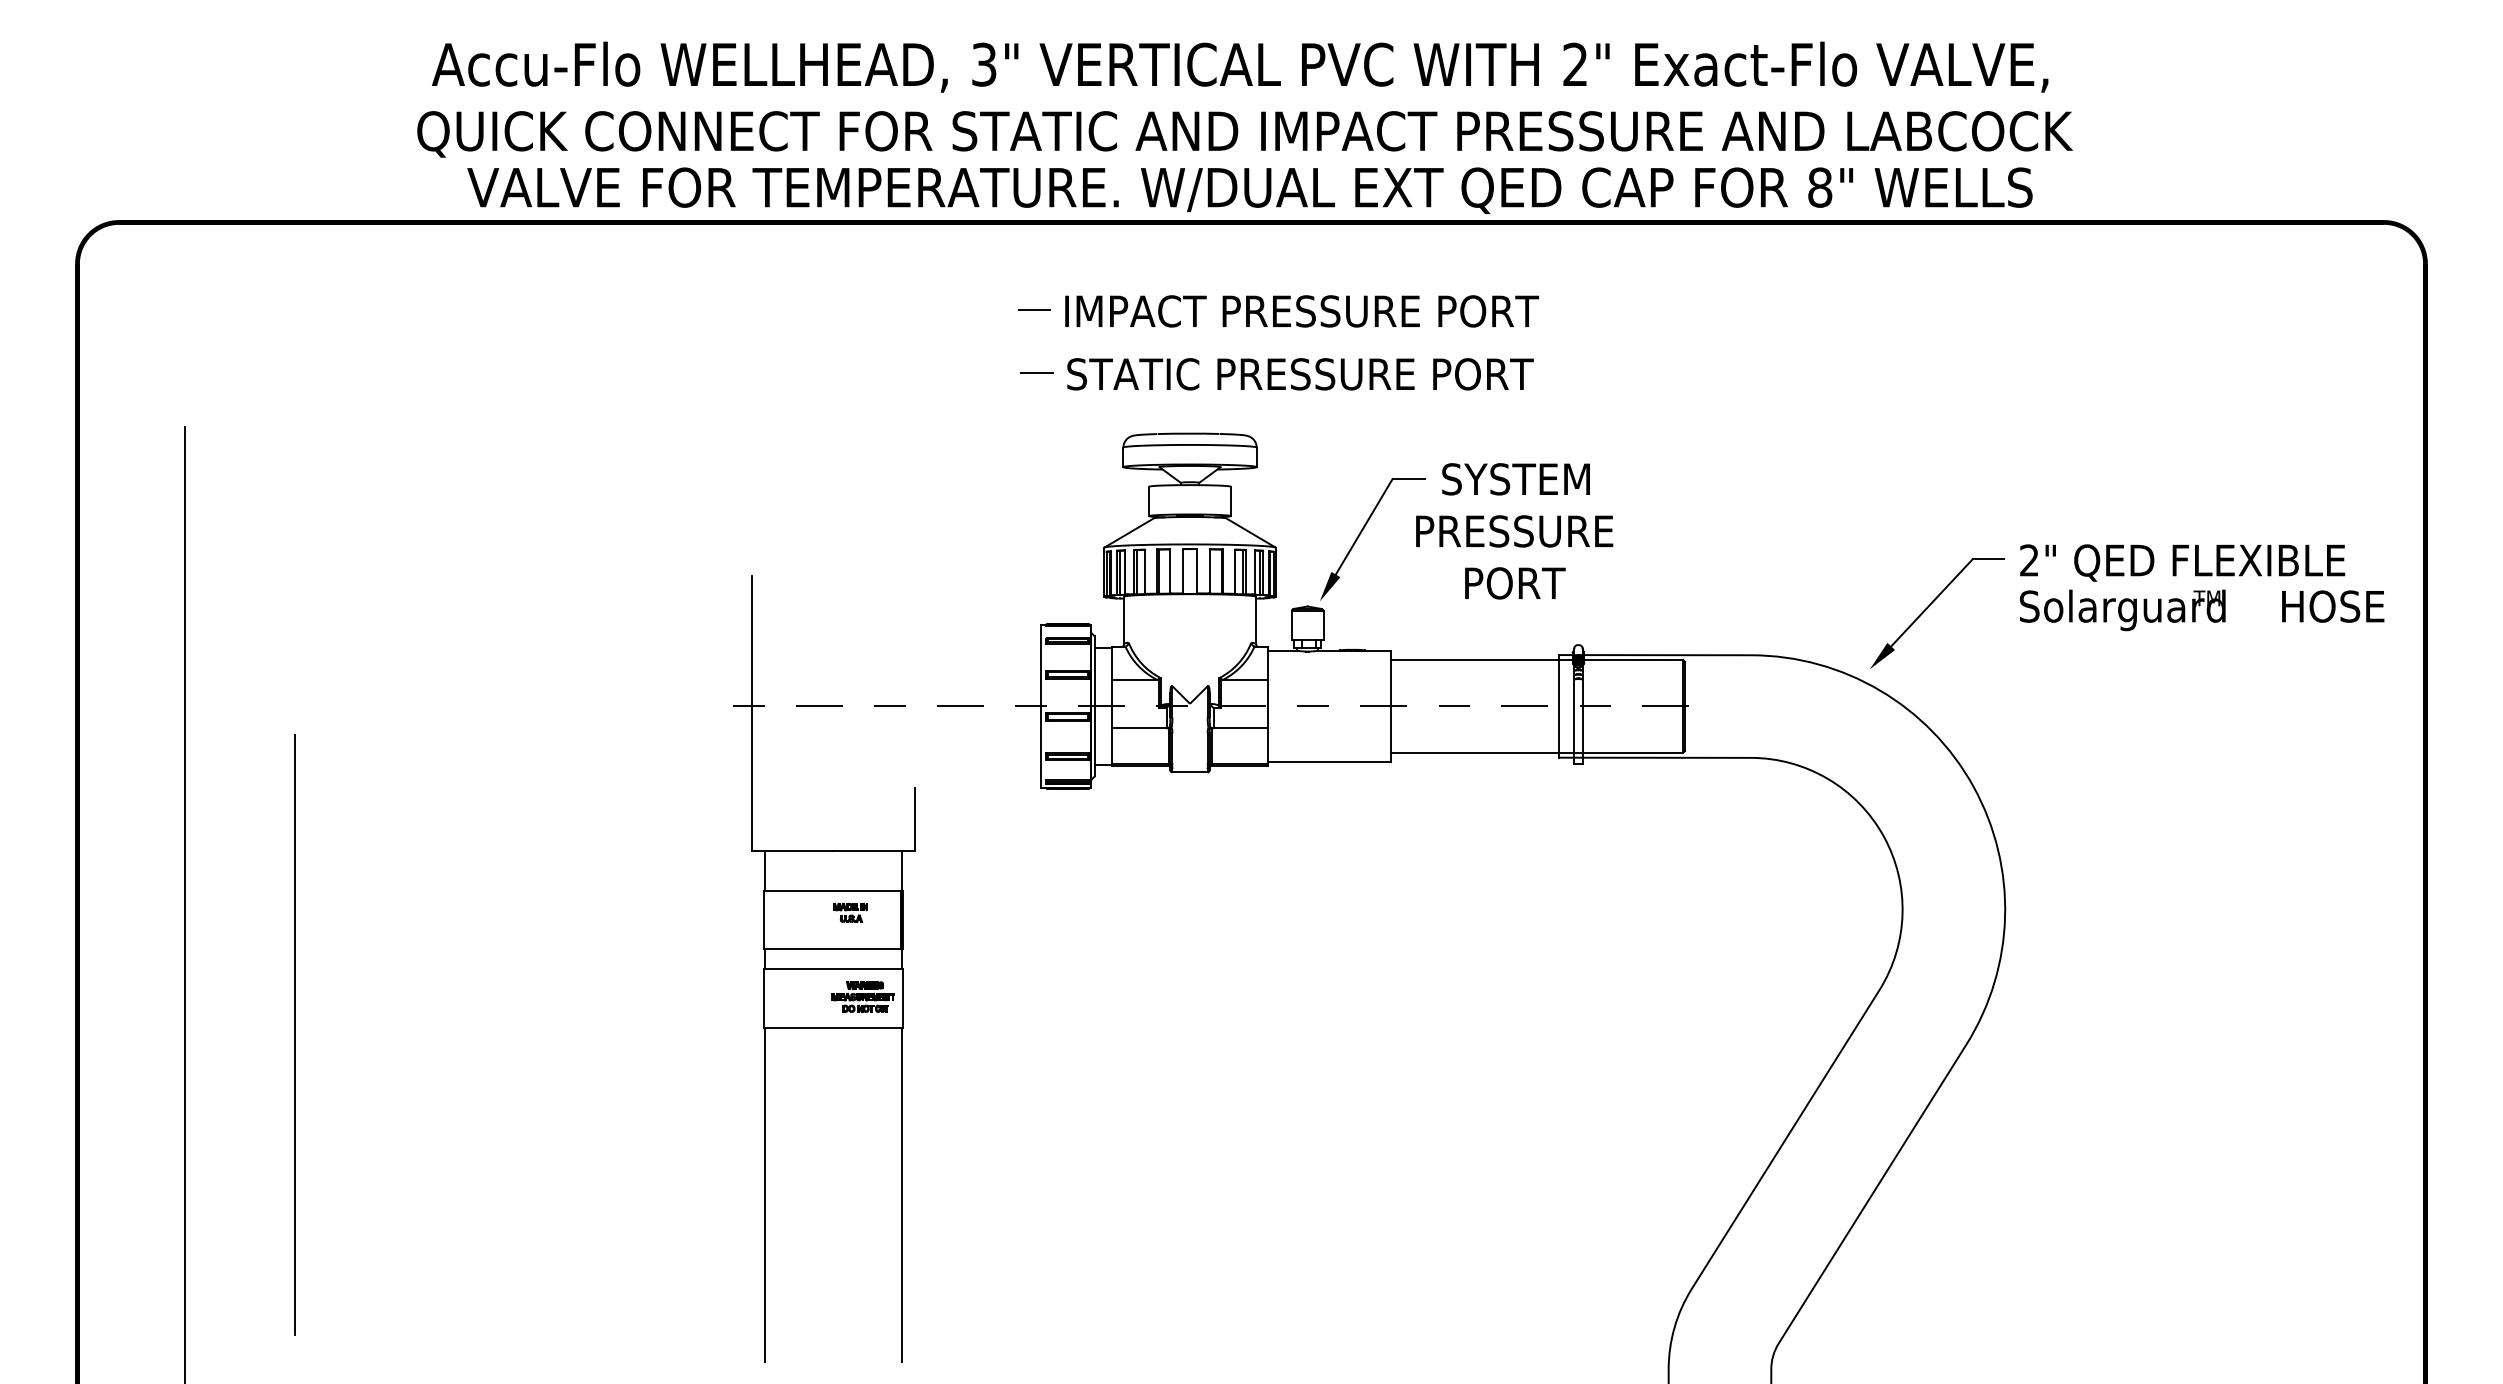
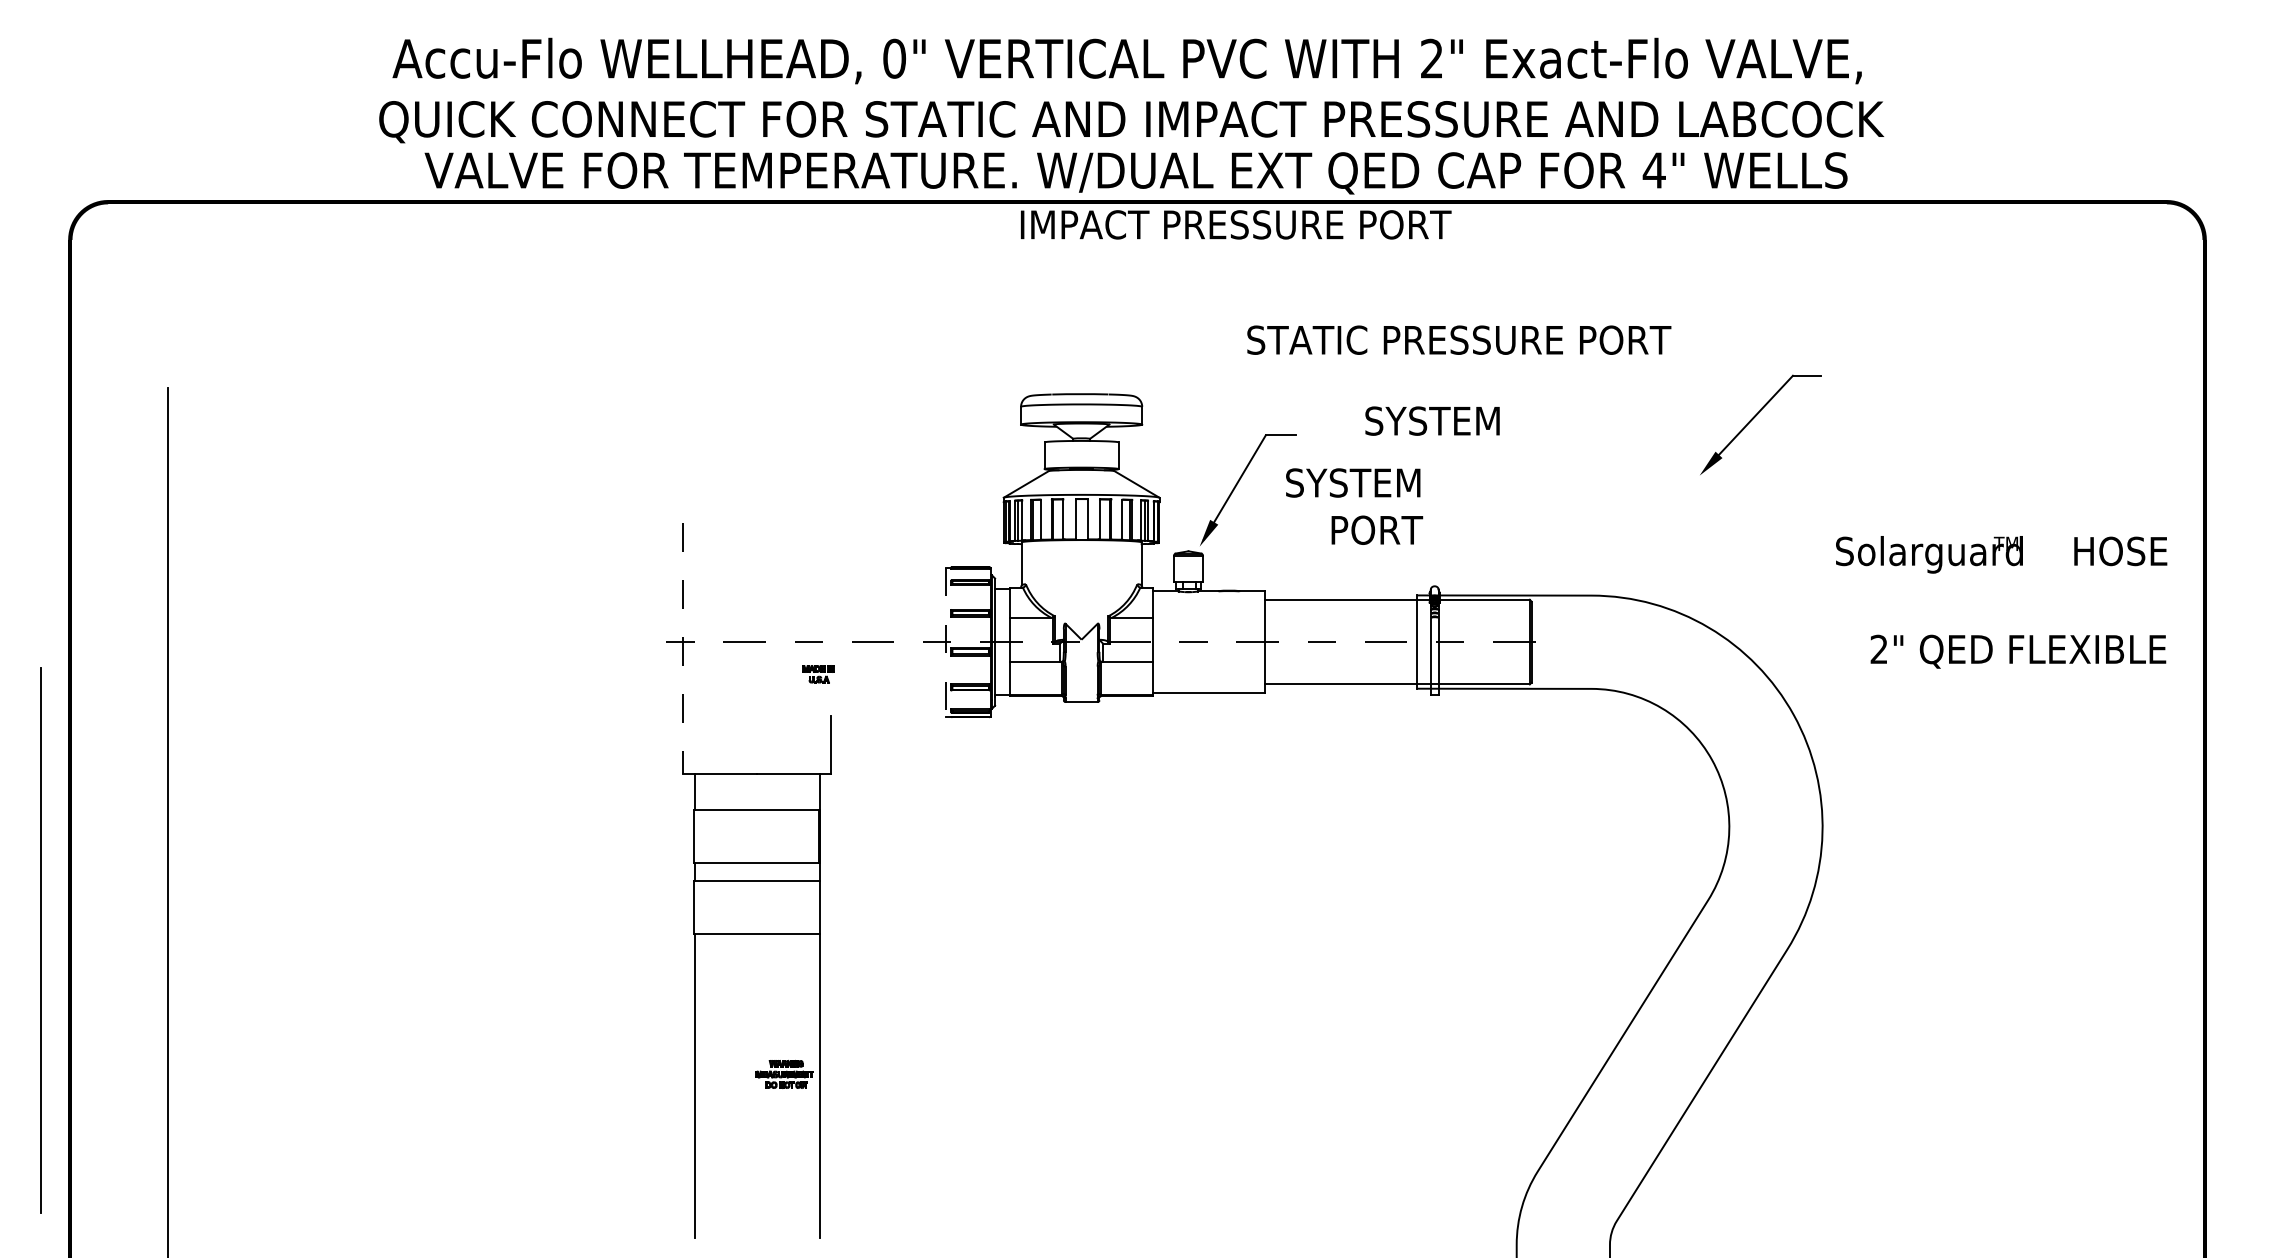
text: (983, 64) -> (893, 58), 3" -> 0"
text: (1819, 187) -> (1653, 170), 8" -> 4"
line: (1034, 310) -> (940, 282), removed
text: (1301, 311) -> (1235, 224), moved
line: (1037, 373) -> (942, 339), removed
text: (1300, 374) -> (1459, 340), moved
text: (1515, 479) -> (1432, 421), moved
text: (1513, 531) -> (1375, 483), PRESSURE -> SYSTEM
text: (2182, 562) -> (2018, 651), moved
part: (1928, 608) -> (1752, 420), moved
line: (1040, 706) -> (945, 642), solid -> dashed
line: (751, 713) -> (683, 648), solid -> dashed
part: (850, 912) -> (818, 673), moved
part: (862, 996) -> (783, 1073), moved
line: (294, 1034) -> (40, 940), moved

